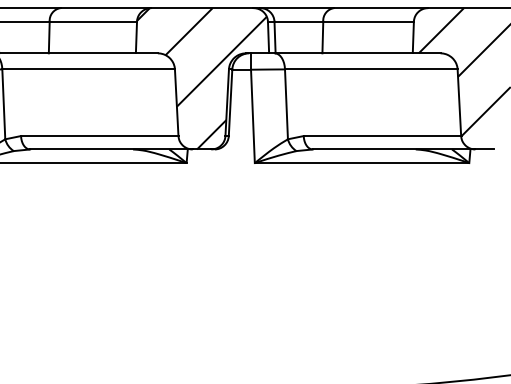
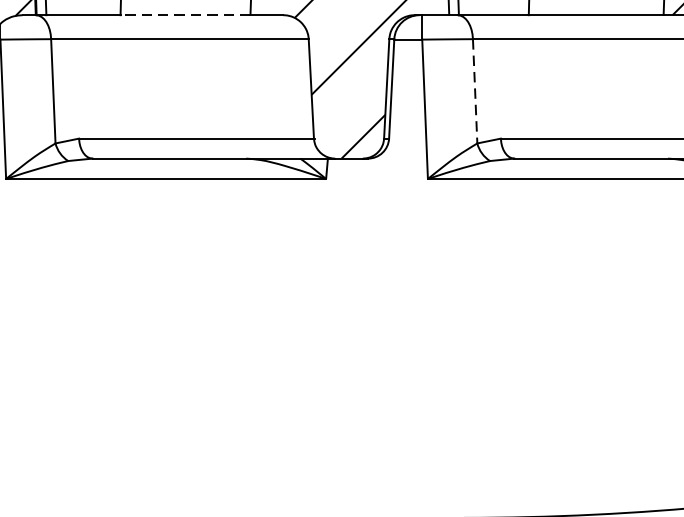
line: (92, 53) -> (185, 15), solid -> dashed
line: (286, 104) -> (475, 91), solid -> dashed

